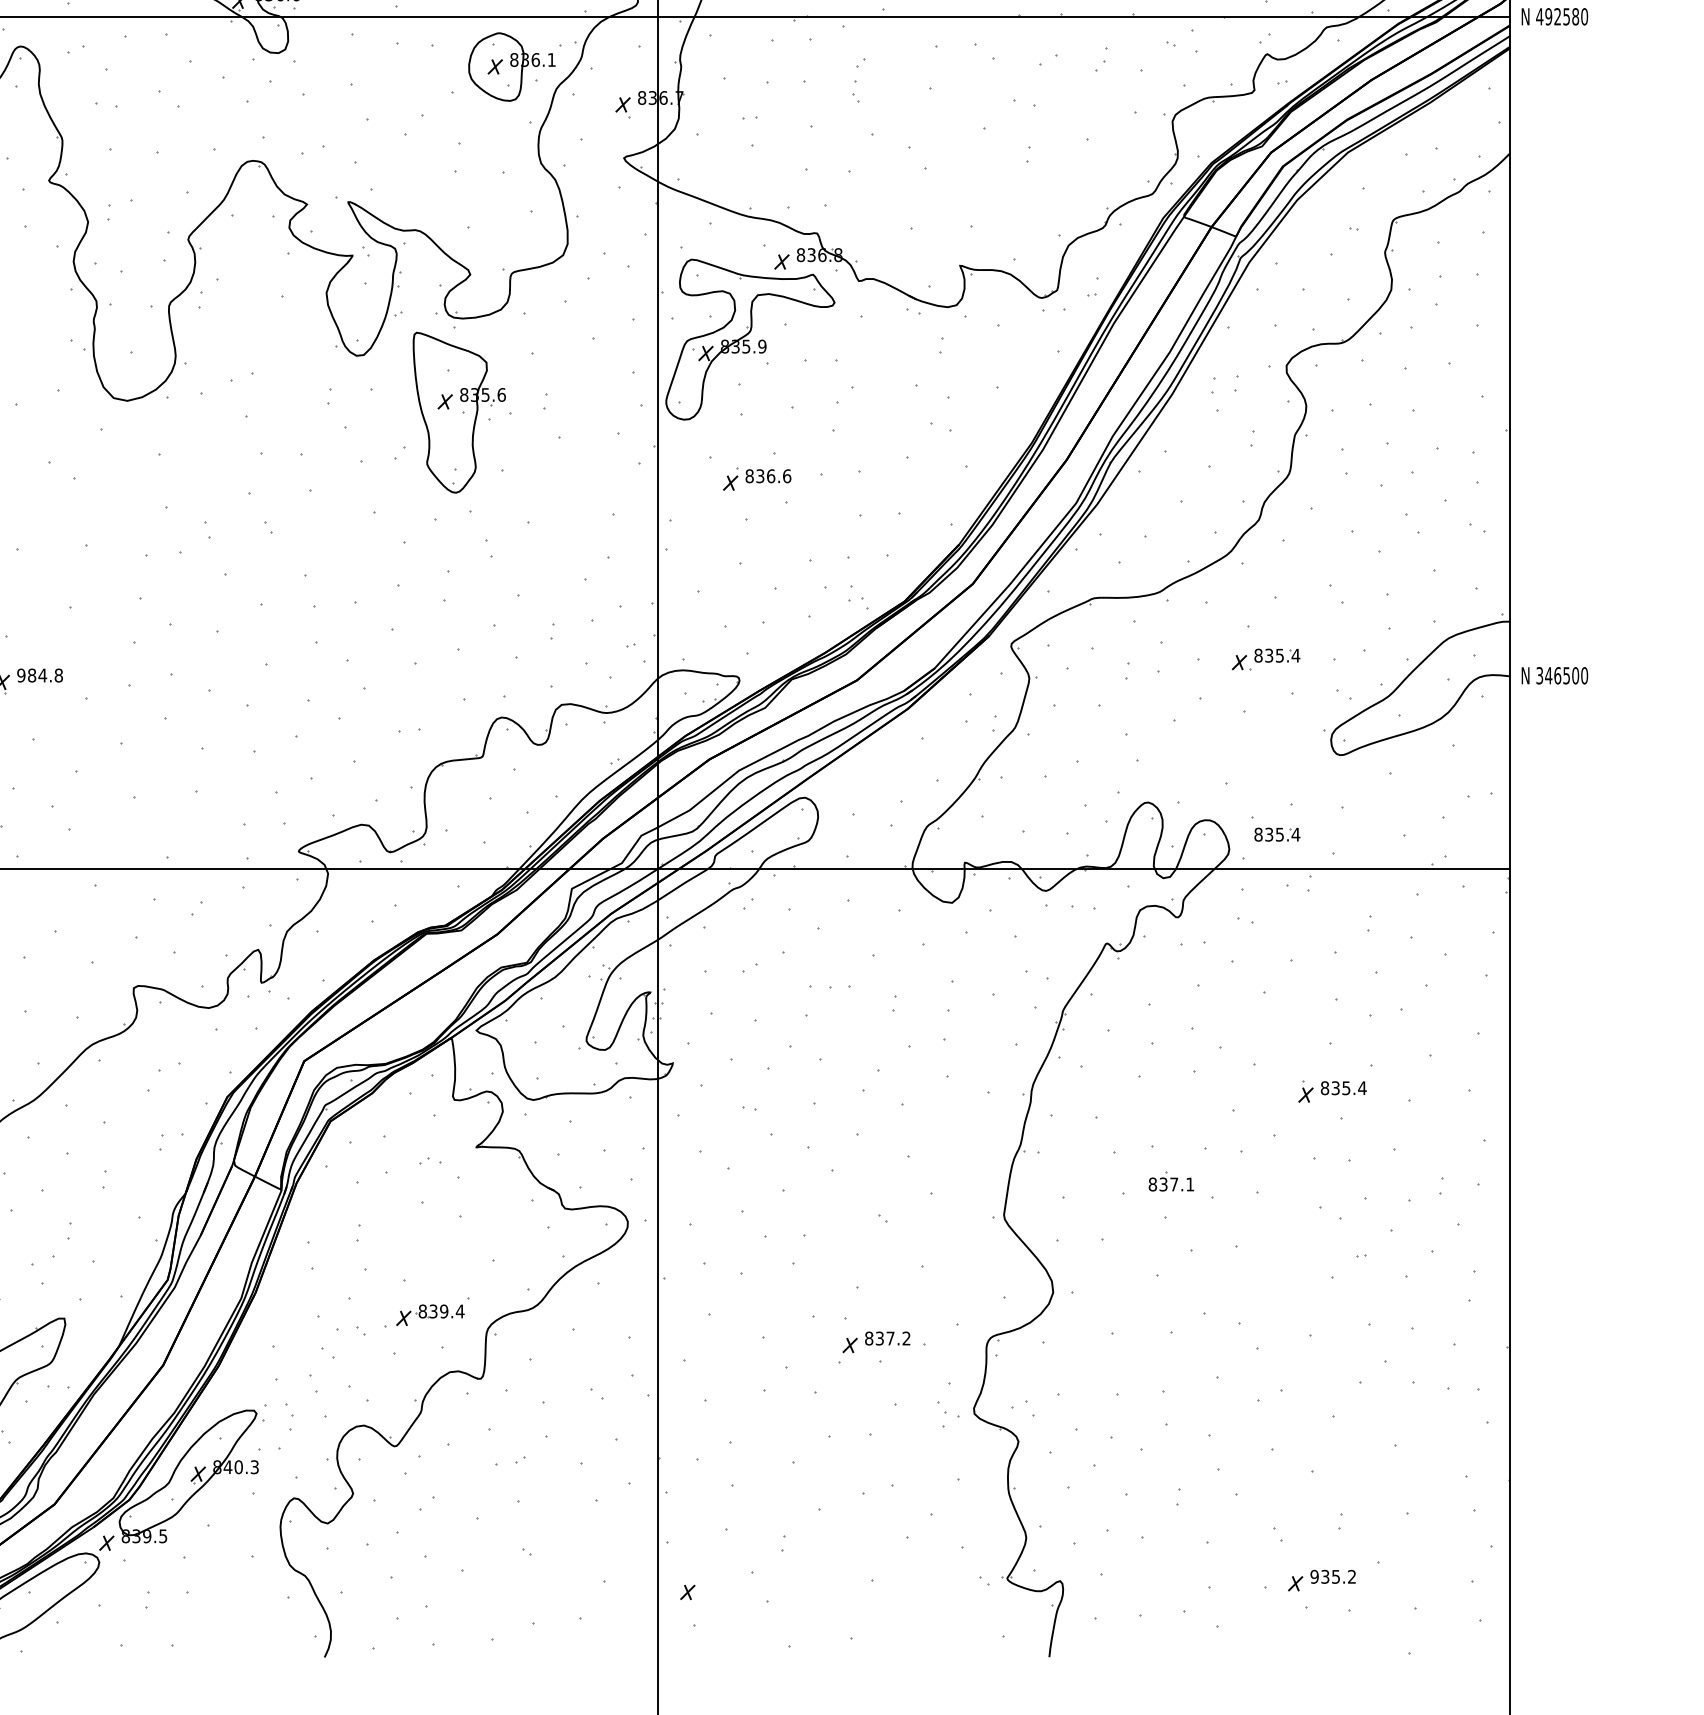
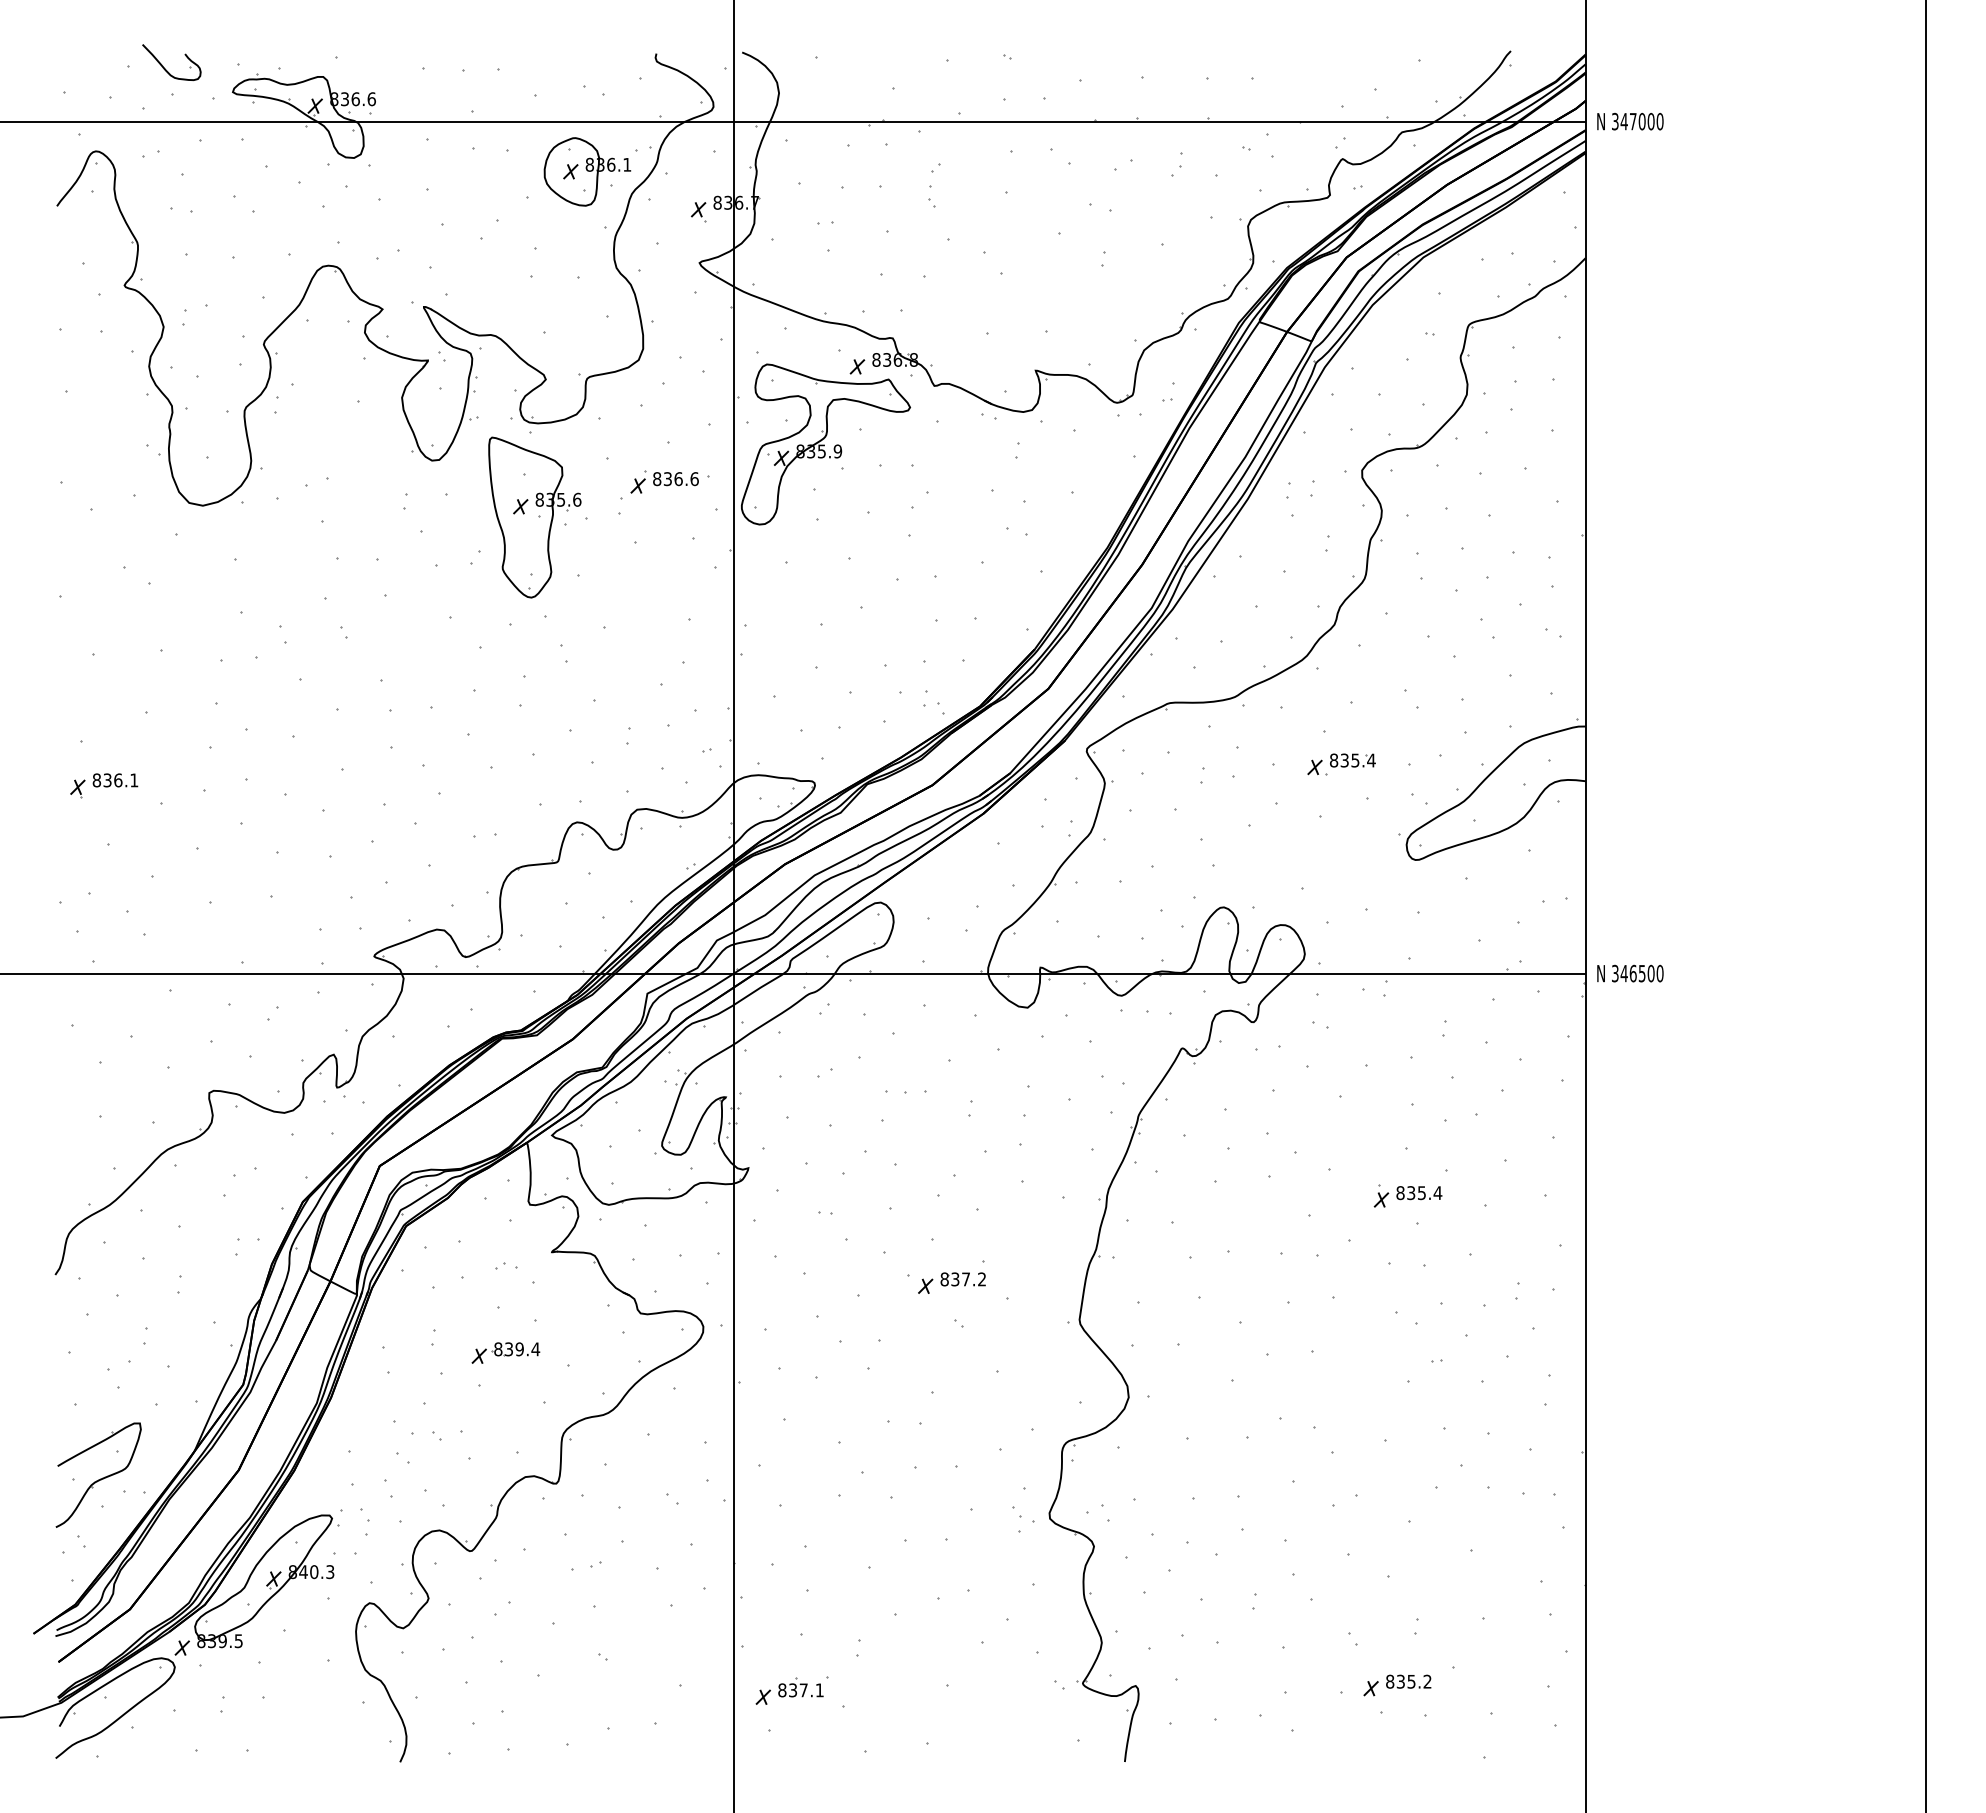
text: (1556, 16) -> (1632, 121), 492580 -> 347000
part: (756, 478) -> (664, 481), moved
text: (39, 675) -> (115, 780), 984.8 -> 836.1
text: (1554, 675) -> (1630, 973), moved
part: (1276, 834) -> (1352, 939), removed
part: (1170, 1181) -> (800, 1687), moved
part: (429, 1314) -> (505, 1352), moved
part: (875, 1341) -> (951, 1282), moved
text: (1314, 1576) -> (1390, 1681), 935.2 -> 835.2

